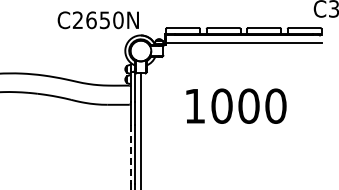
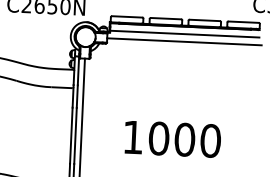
line: (243, 51) -> (184, 42), added
text: (236, 105) -> (172, 138), moved
line: (130, 154) -> (71, 135), dashed -> solid

